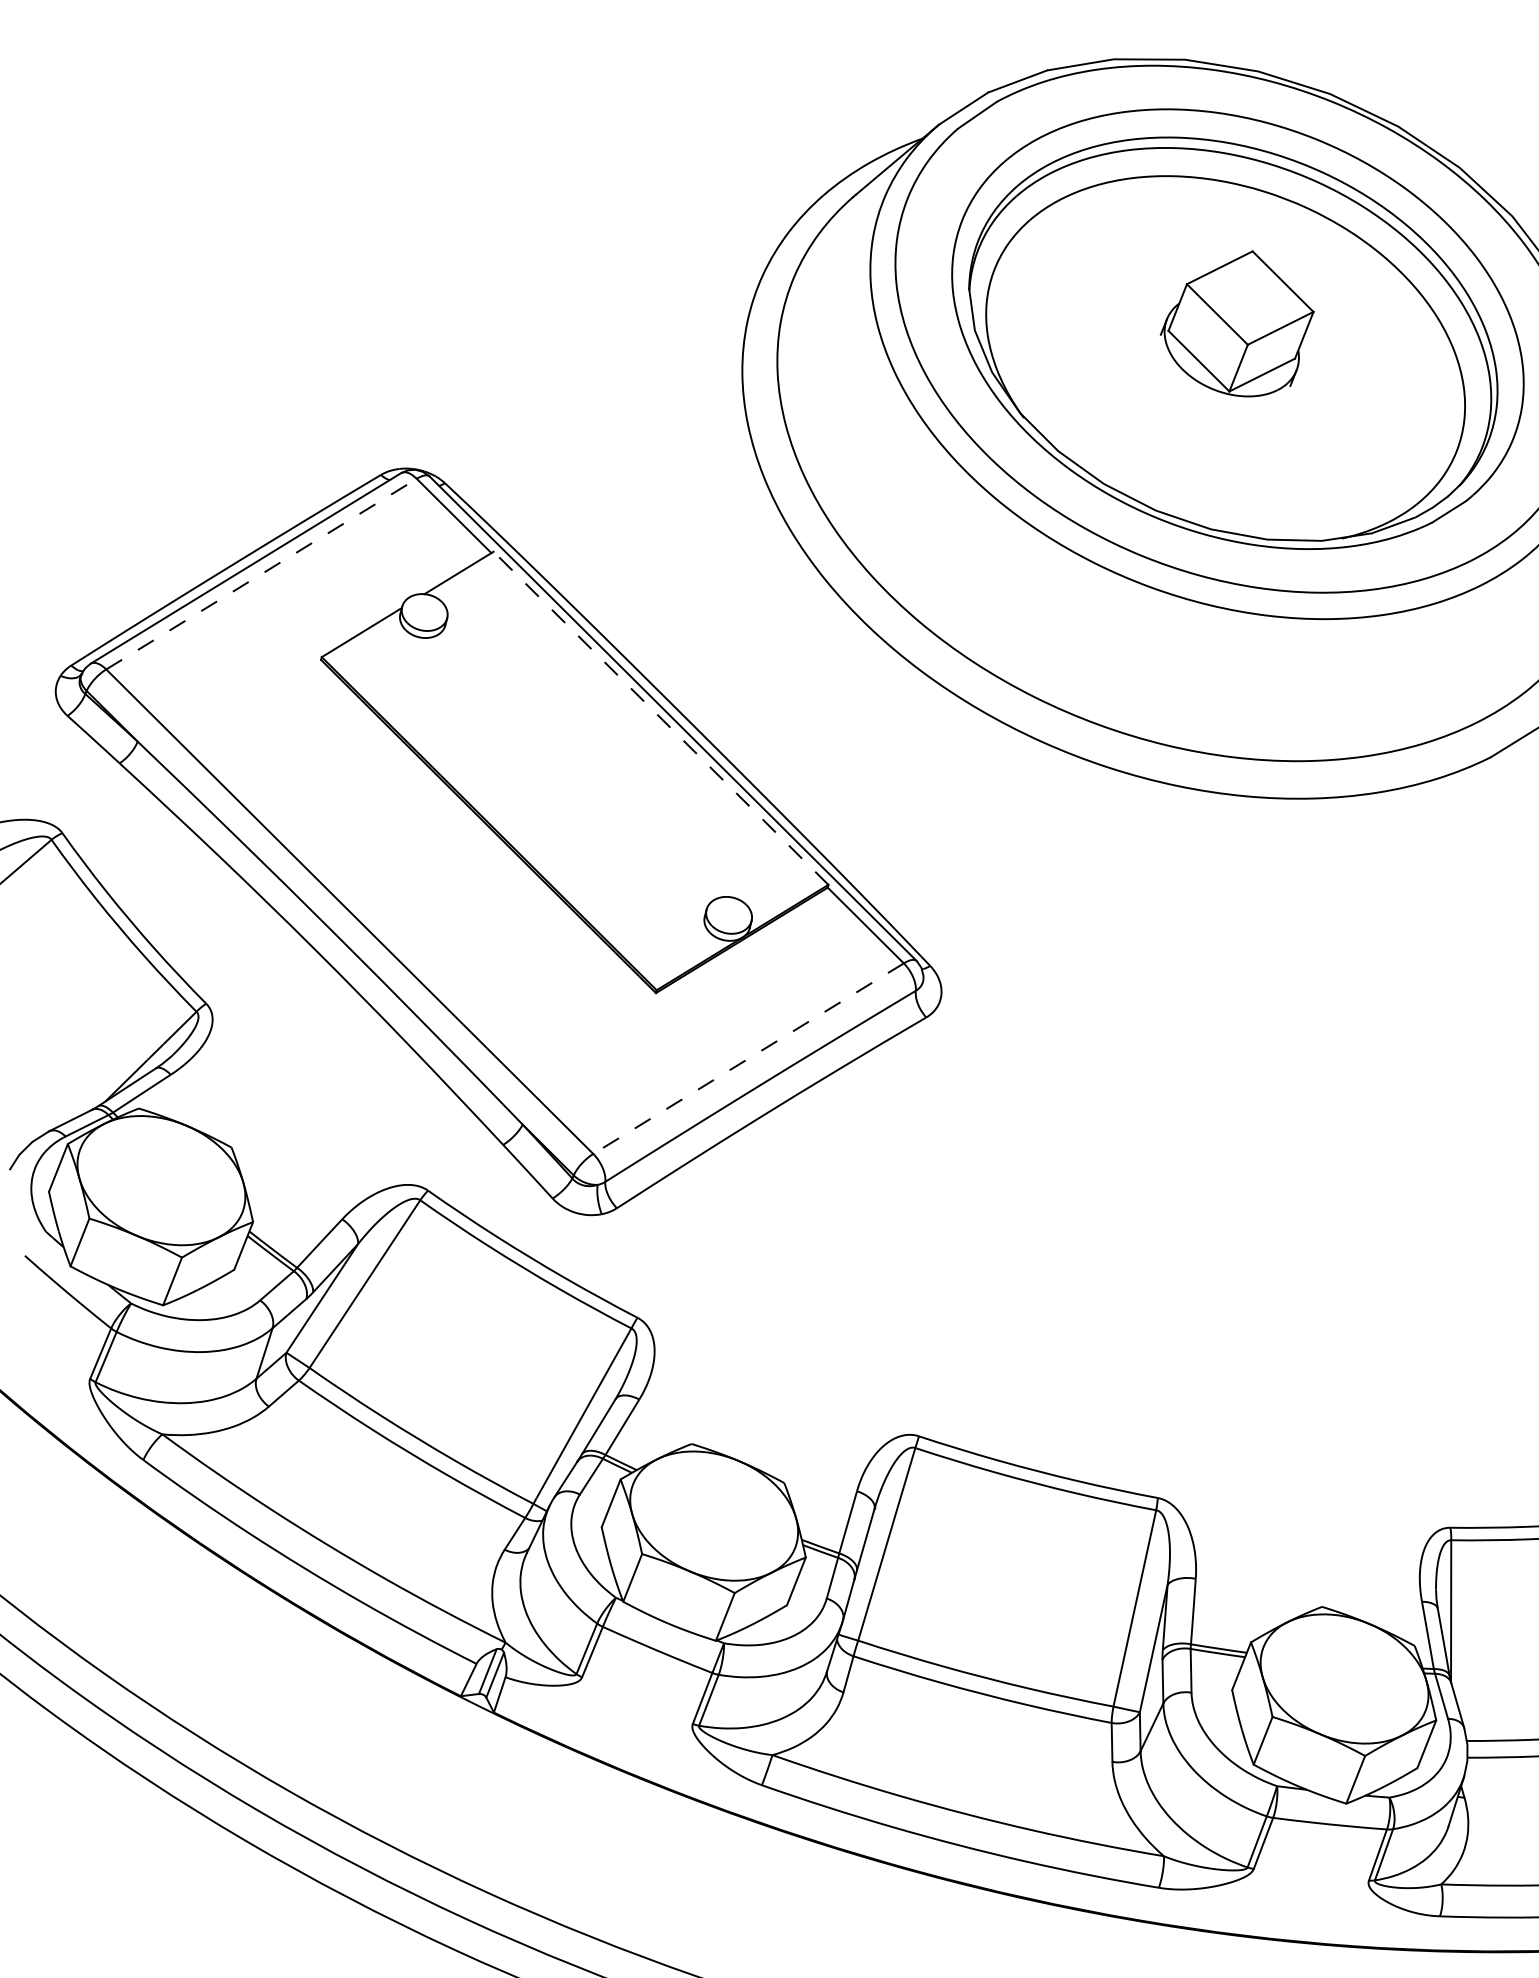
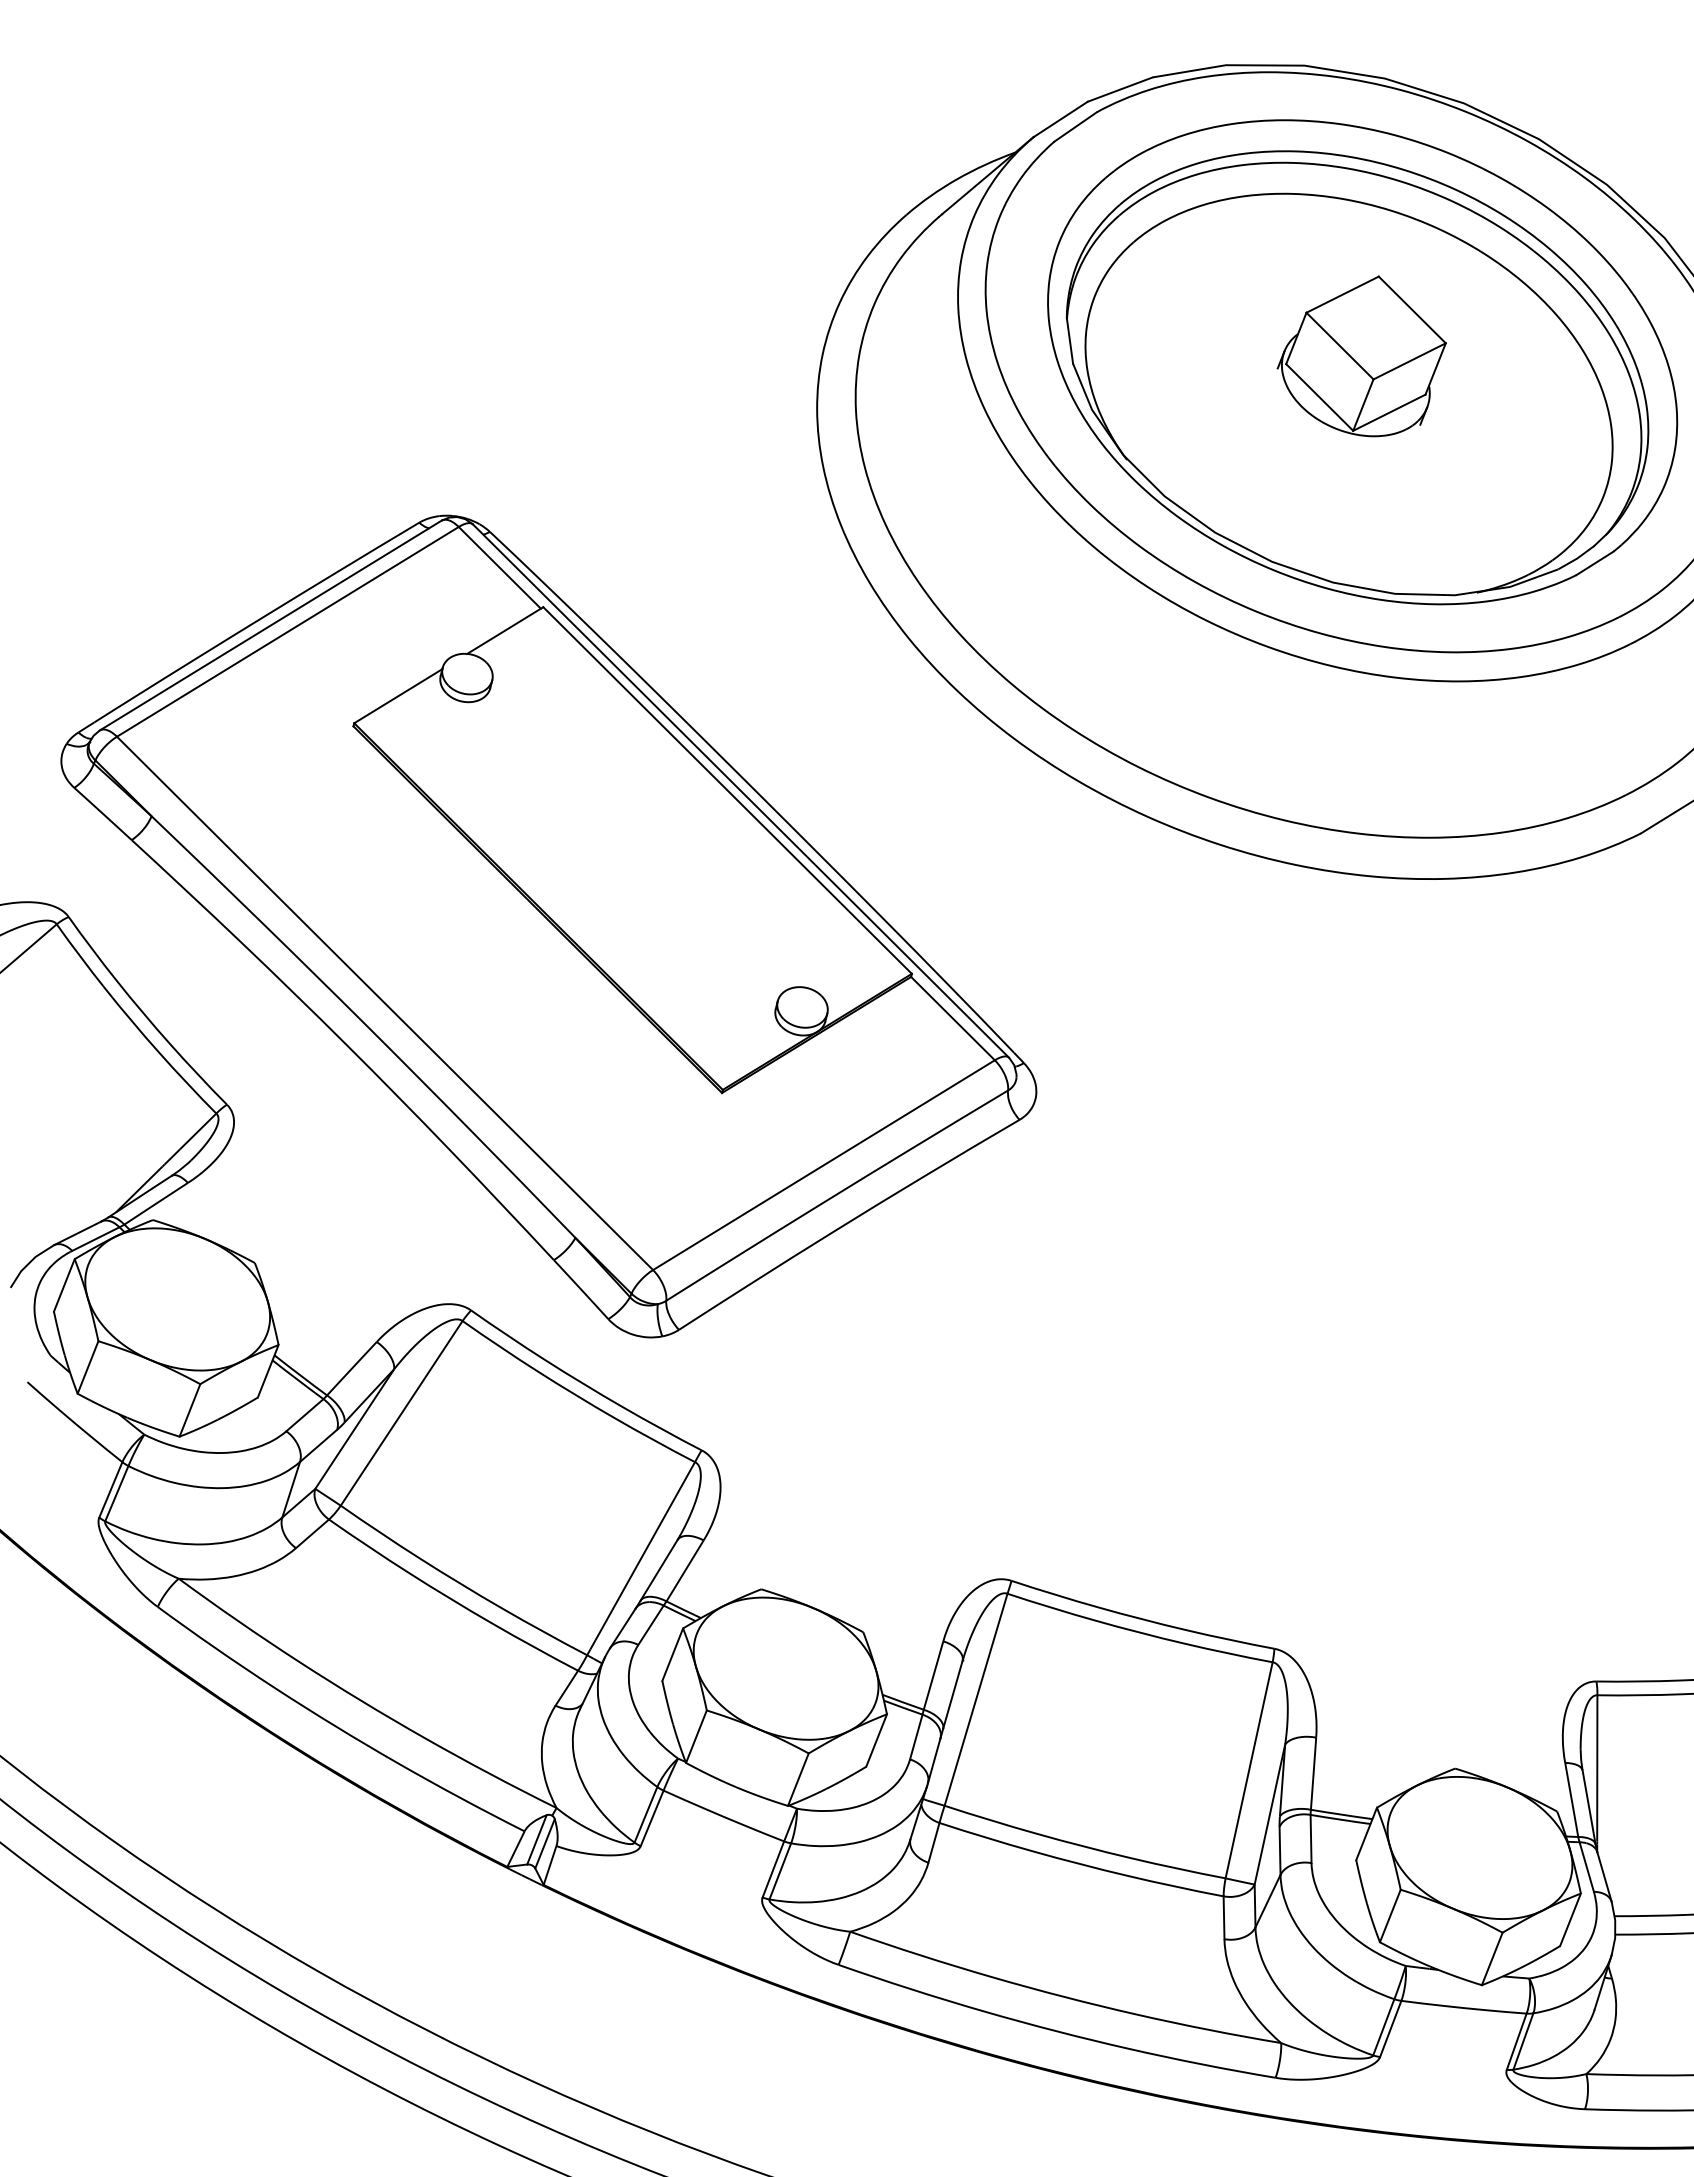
line: (261, 573) -> (287, 631), dashed -> solid
line: (660, 717) -> (727, 789), dashed -> solid
line: (748, 1058) -> (823, 1164), dashed -> solid

